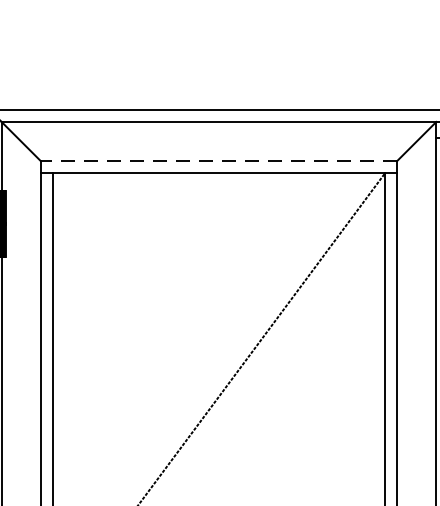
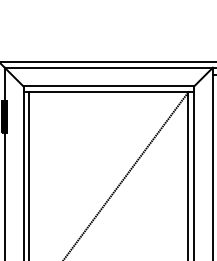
line: (218, 161) -> (108, 86), dashed -> solid

